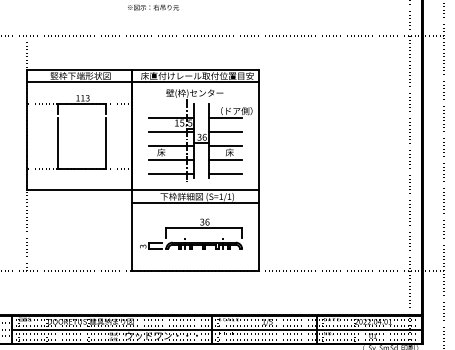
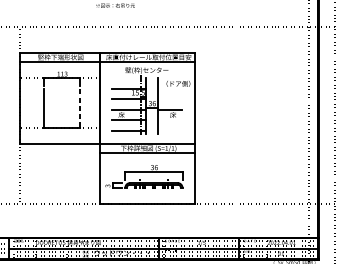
line: (225, 117) -> (169, 88), removed
line: (225, 131) -> (169, 99), removed
line: (105, 143) -> (79, 108), solid -> dashed
line: (225, 159) -> (169, 120), removed
line: (225, 173) -> (169, 130), removed

